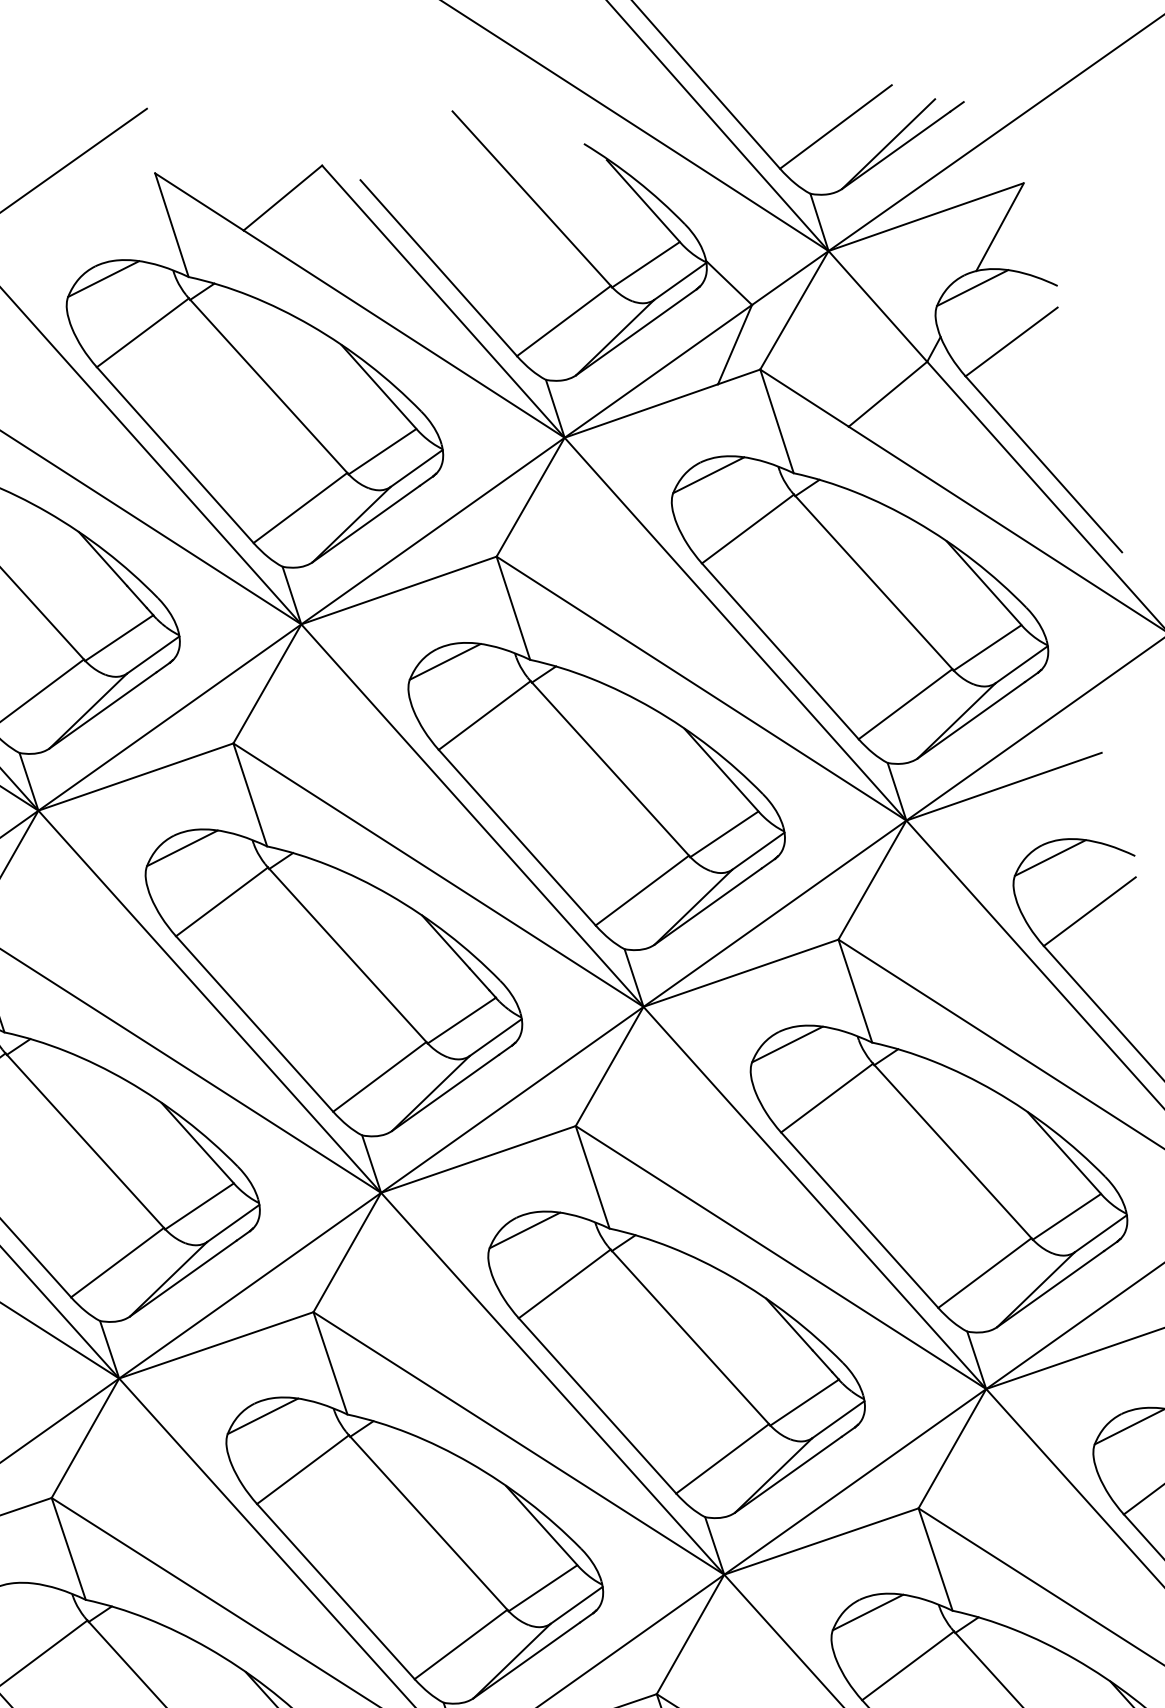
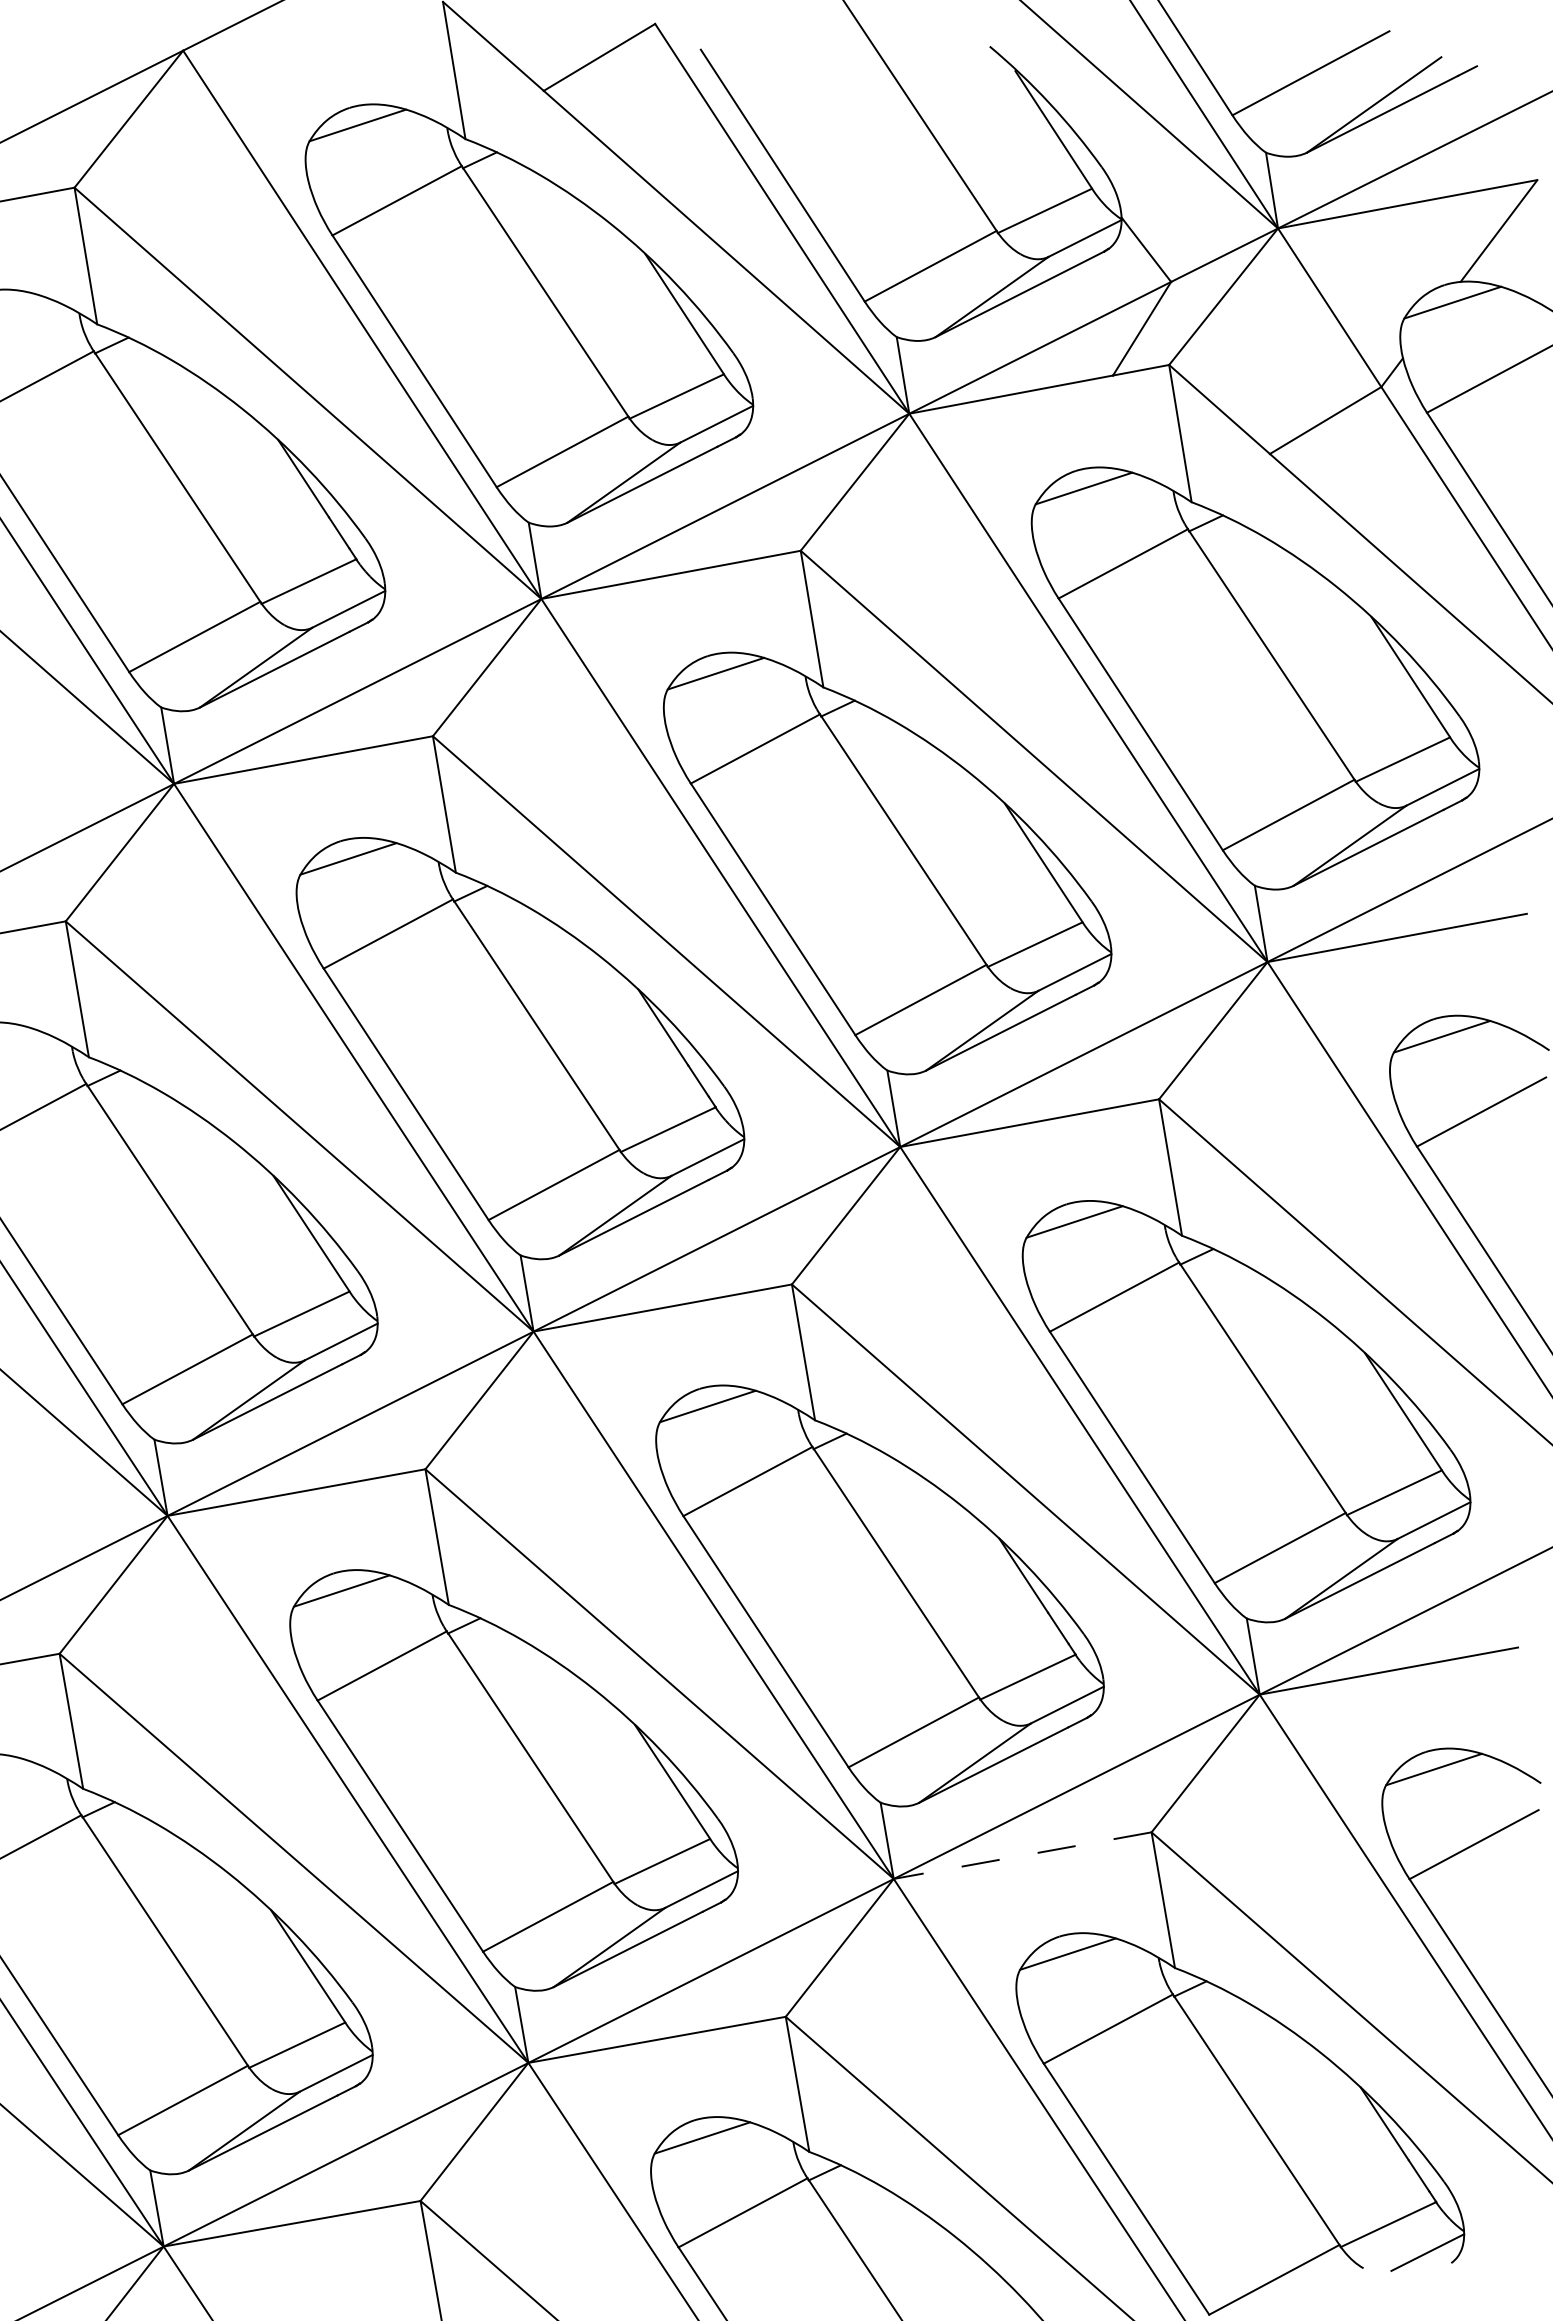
line: (821, 1541) -> (1022, 1855), solid -> dashed

